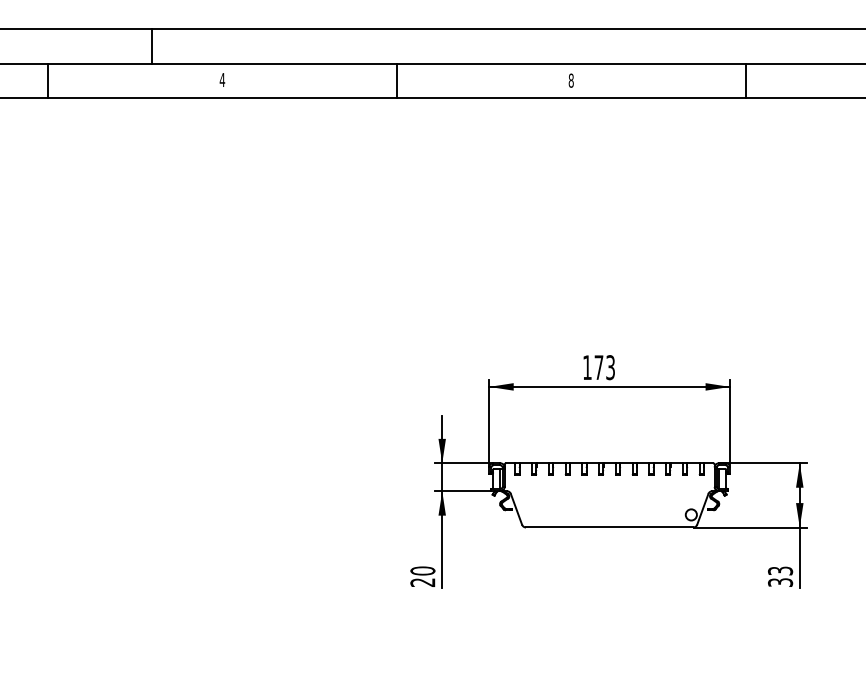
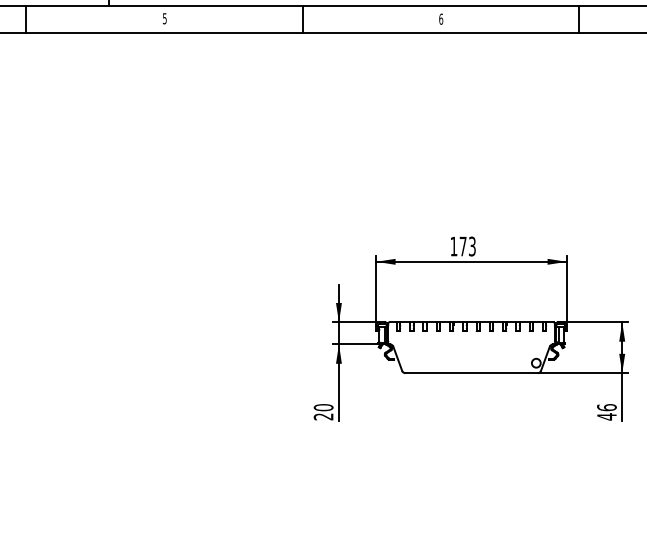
text: (222, 80) -> (164, 19), 4 -> 5
text: (570, 80) -> (440, 19), 8 -> 6
text: (780, 576) -> (606, 412), 33 -> 46

